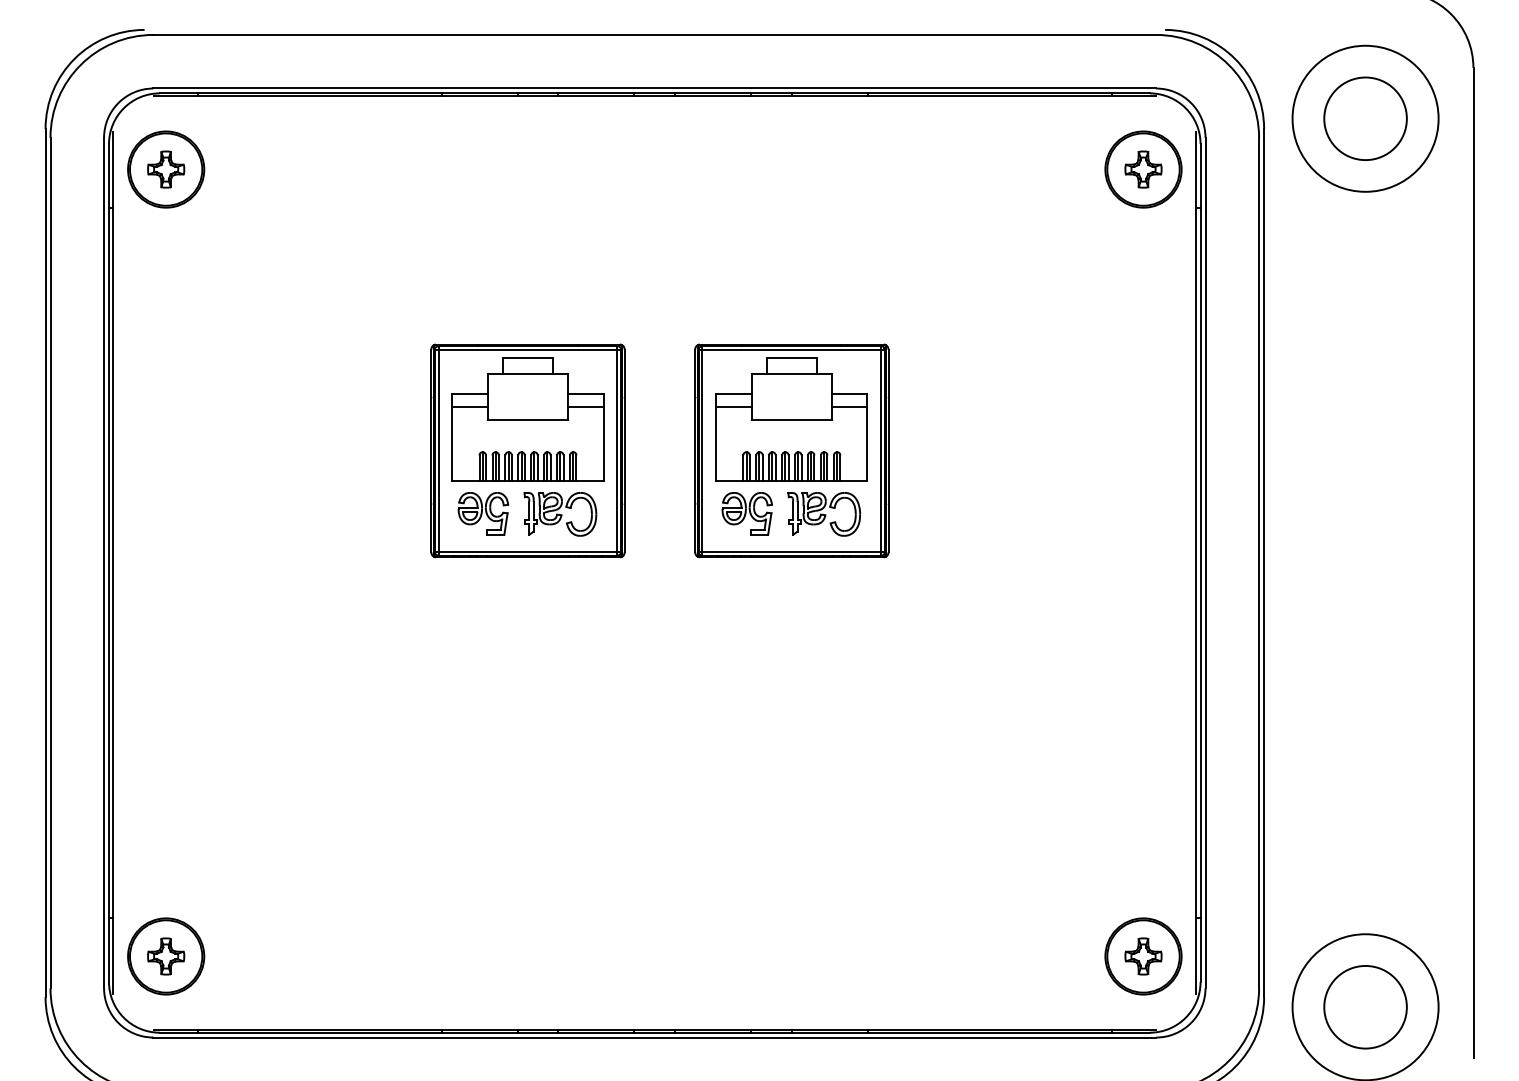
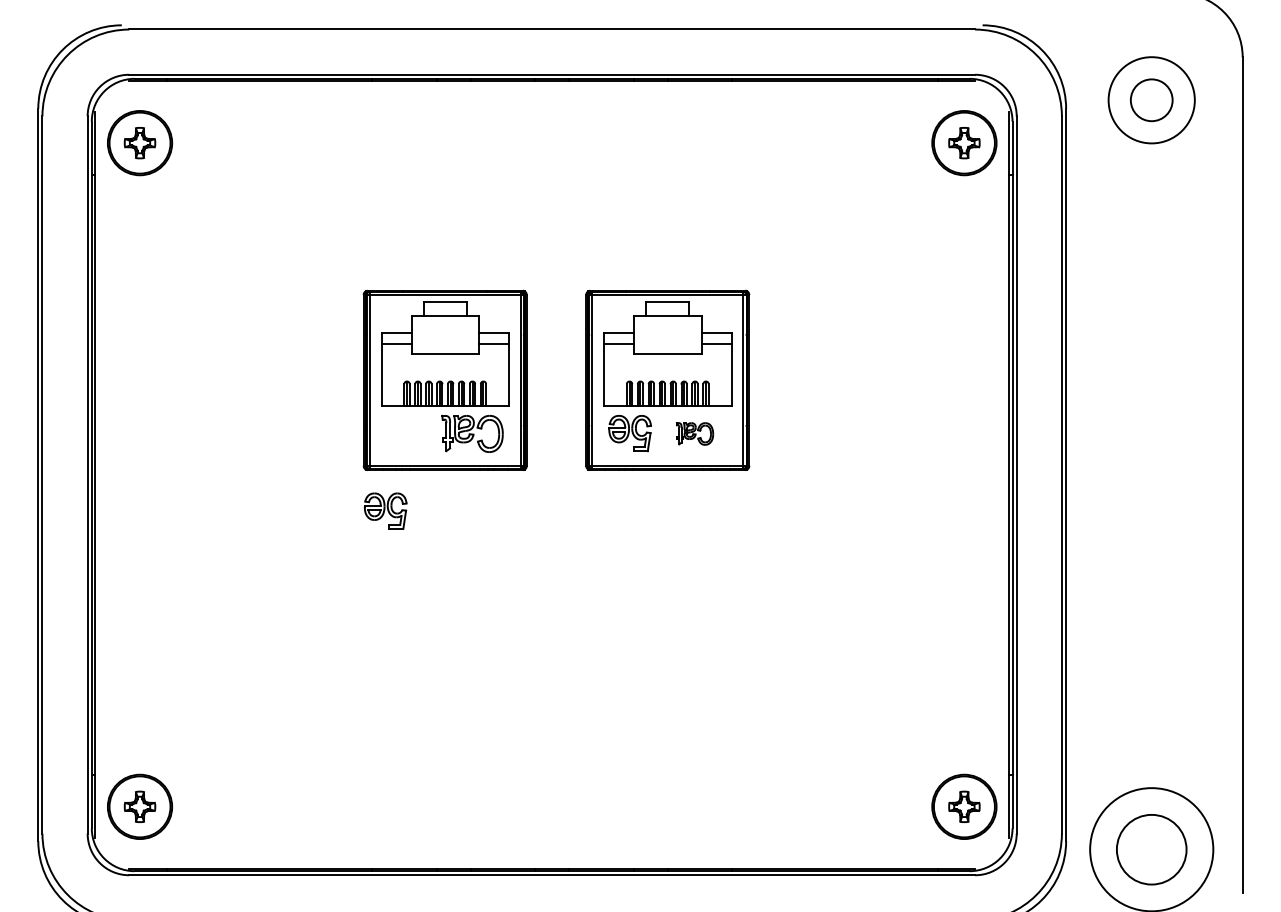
circle: (1365, 118) -> (1151, 100), size x0.6
circle: (1365, 118) -> (1151, 100), size x0.7
part: (483, 513) -> (385, 510), moved
part: (823, 514) -> (694, 434), size x0.6

